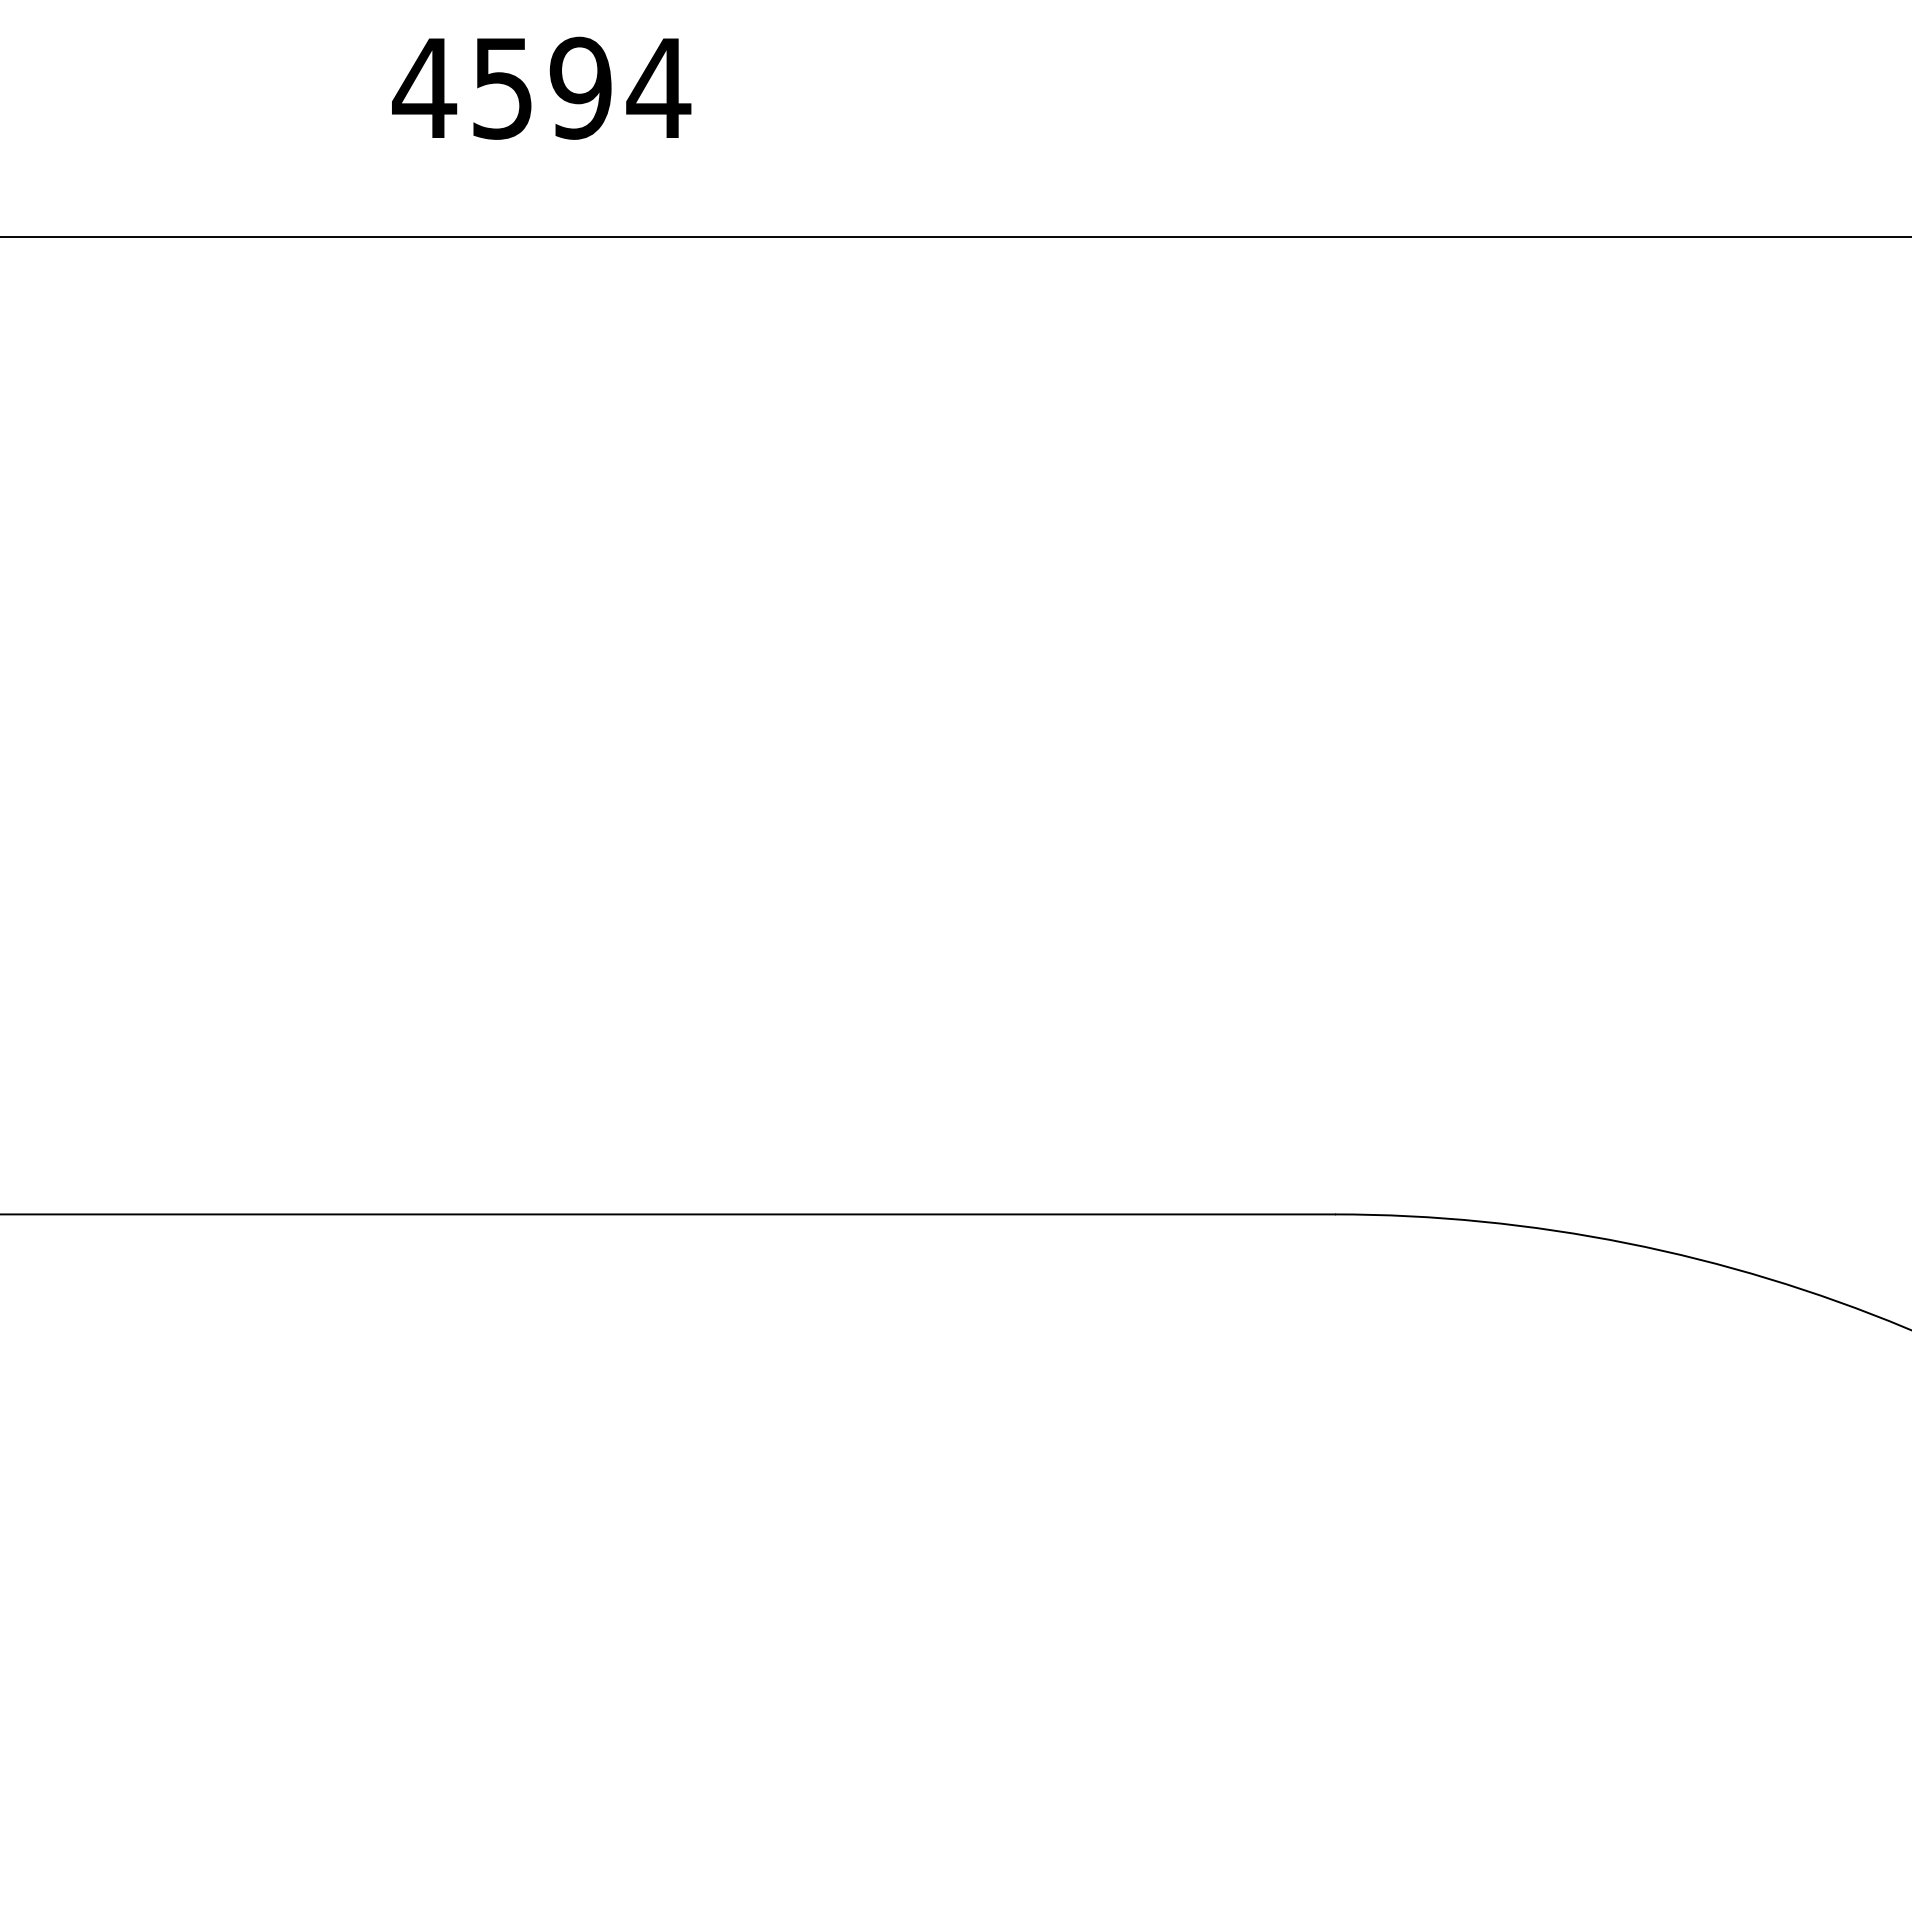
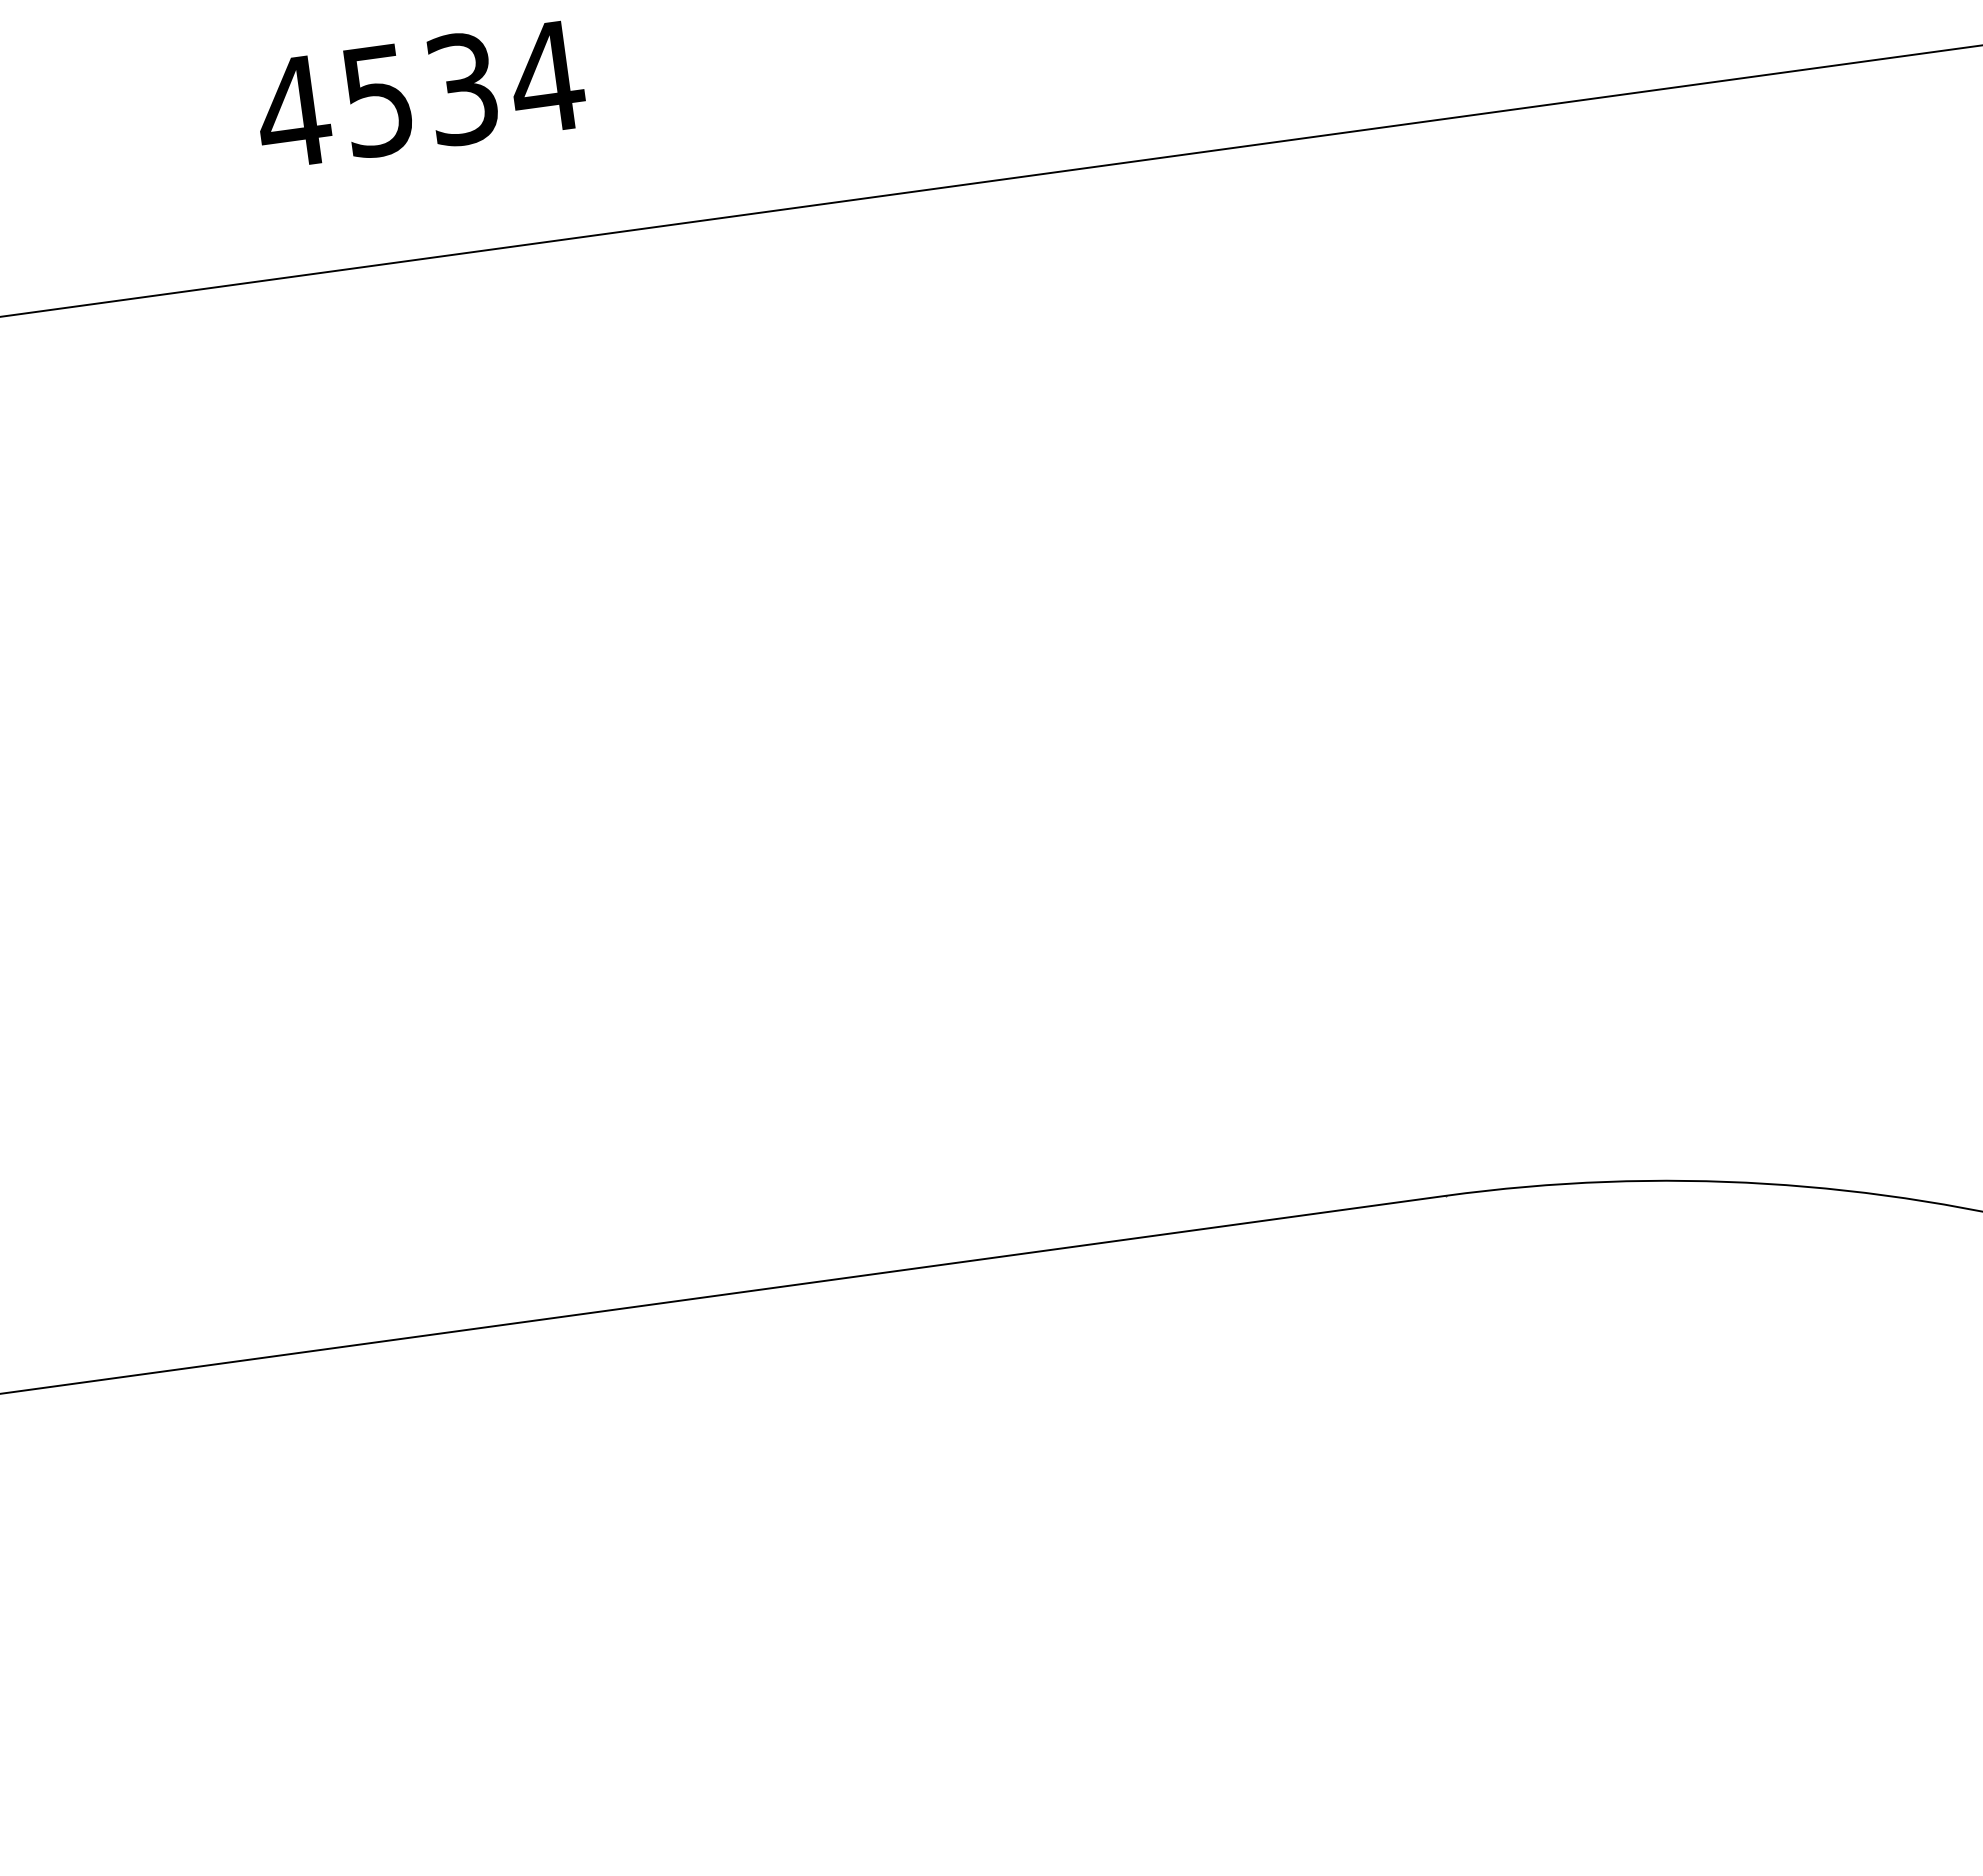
text: (580, 87) -> (461, 88), 4594 -> 4534

